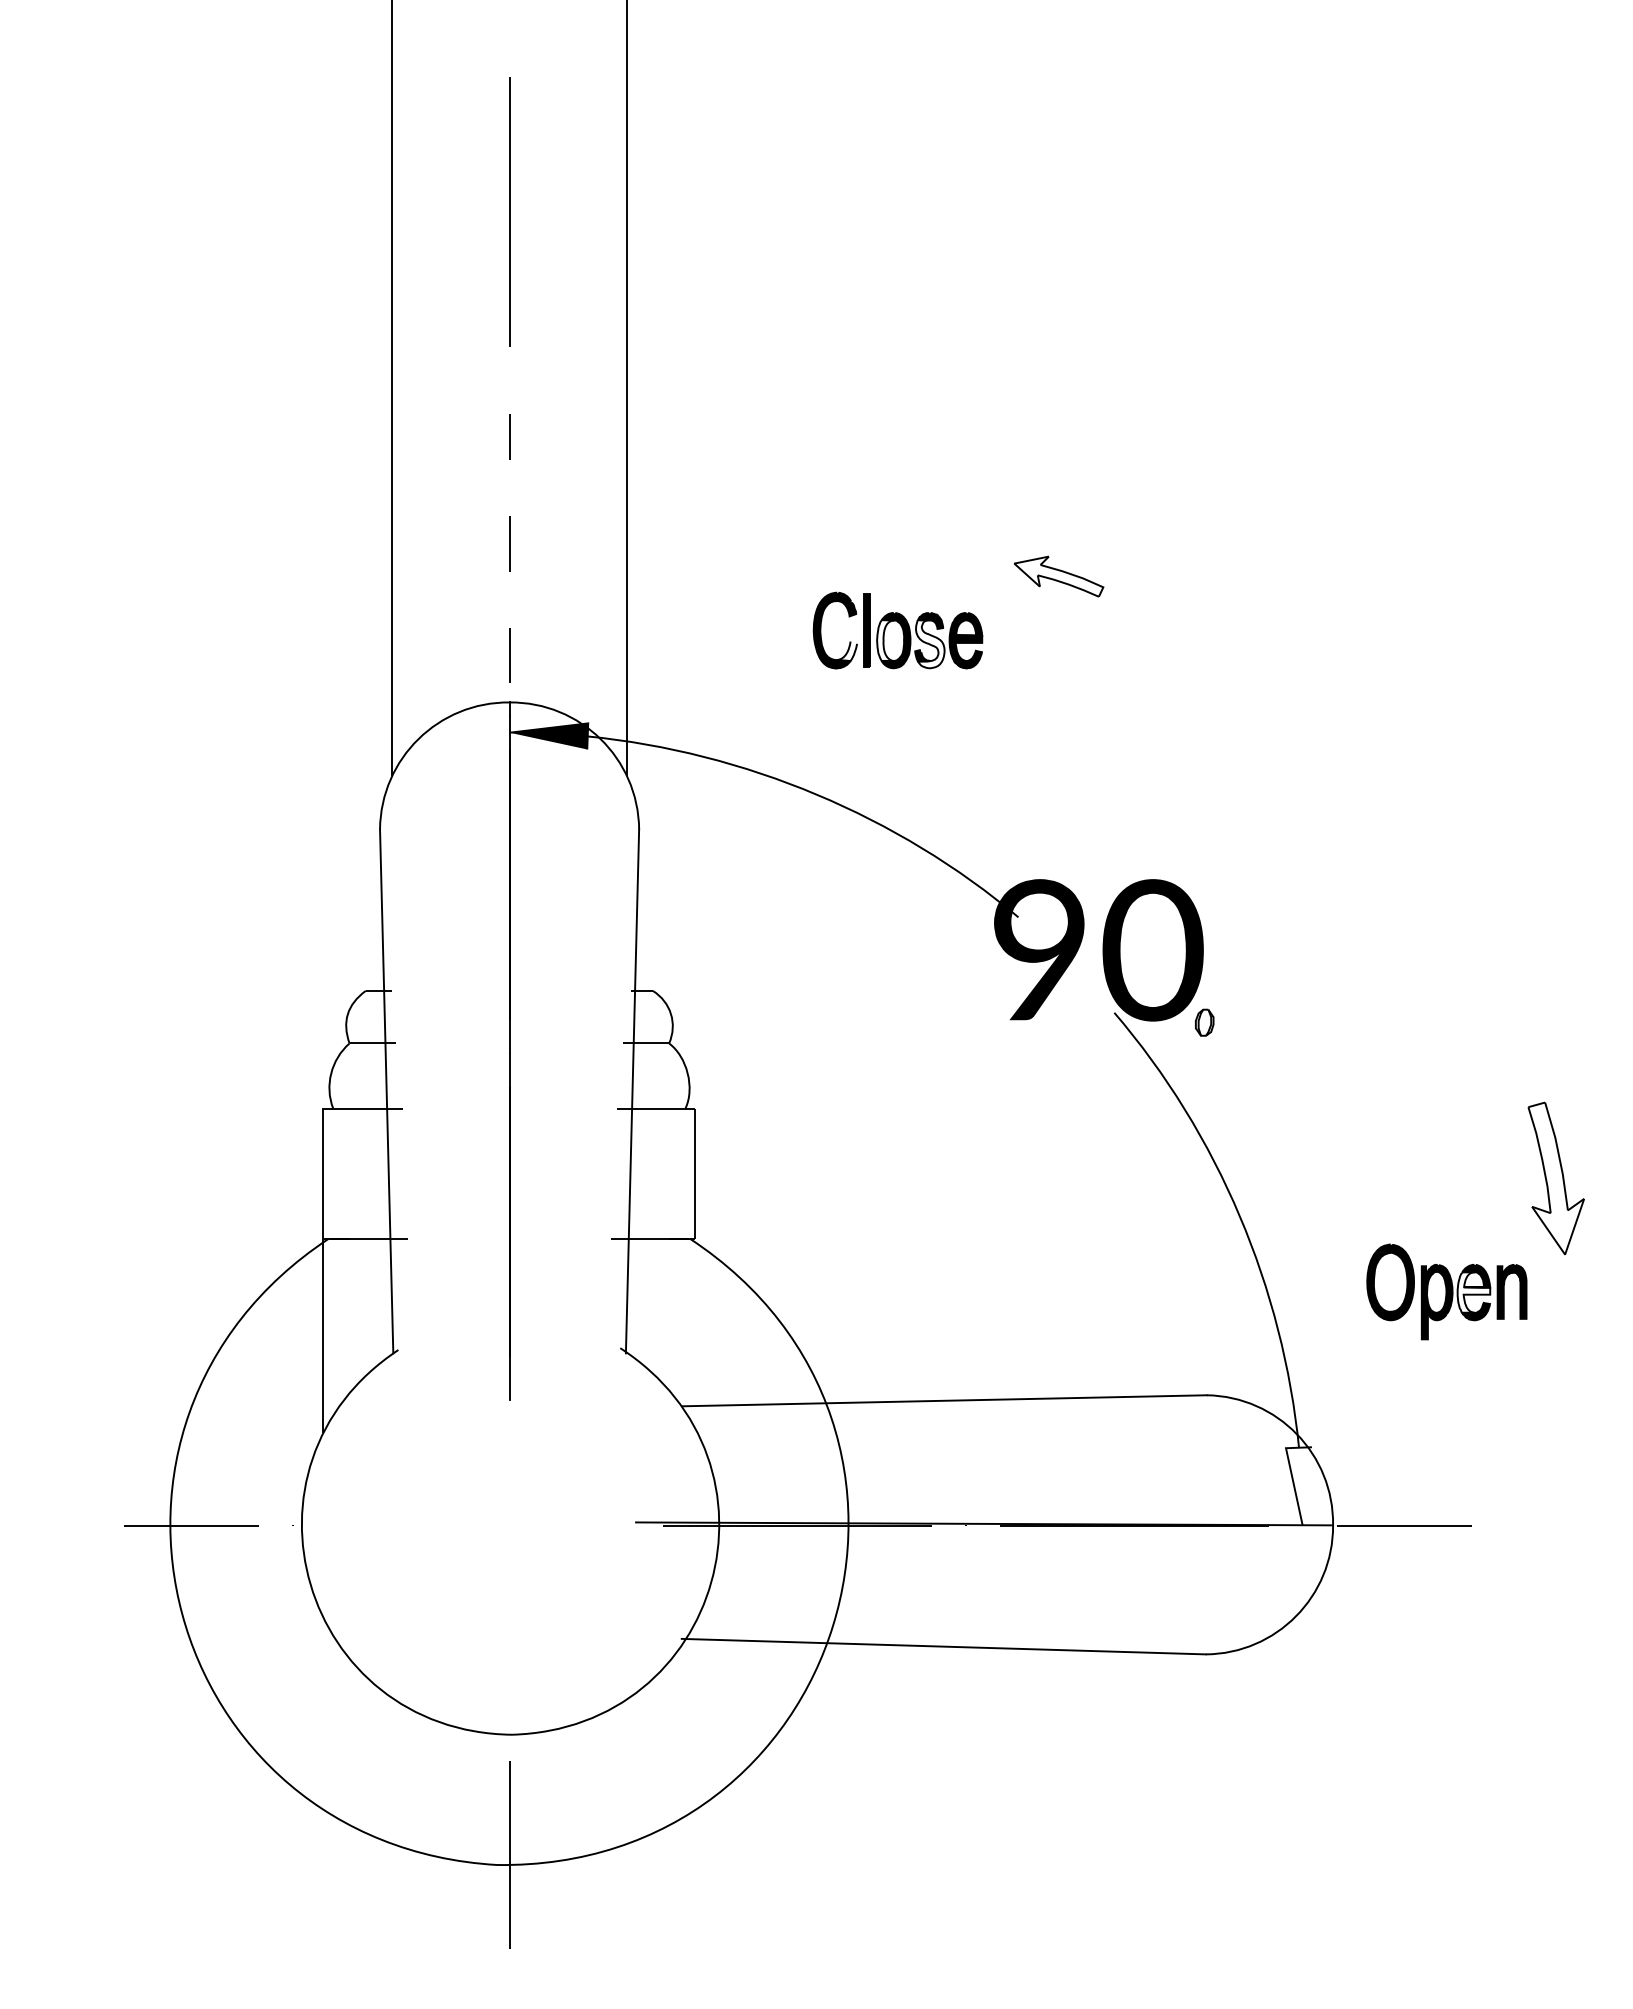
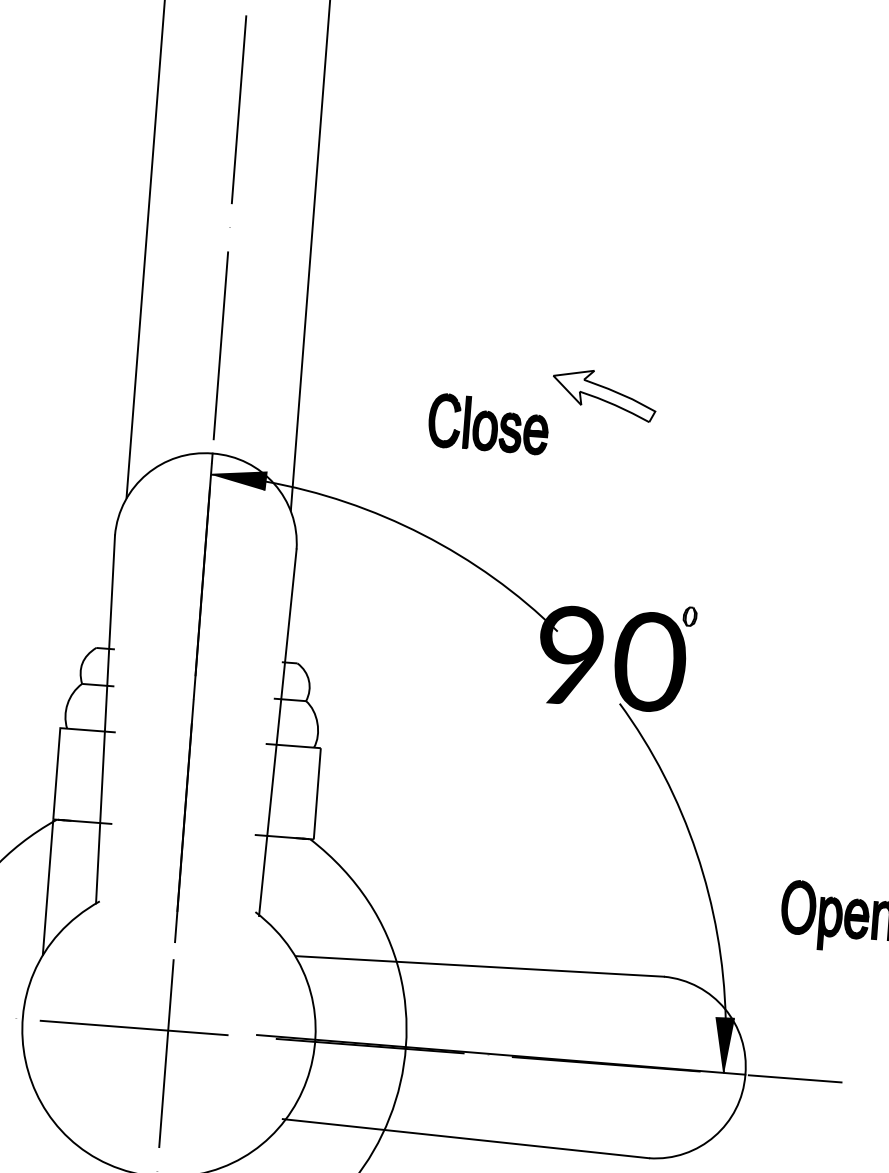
line: (509, 548) -> (220, 345), dashed -> solid
part: (1058, 576) -> (604, 394), size x1.67
fill: (885, 640) -> (479, 430), added
fill: (930, 644) -> (510, 435), added
fill: (846, 651) -> (451, 436), added
part: (1204, 1022) -> (690, 616), moved
fill: (1473, 1292) -> (856, 919), added
fill: (1299, 1486) -> (723, 1045), added
part: (460, 1526) -> (133, 1028), added

